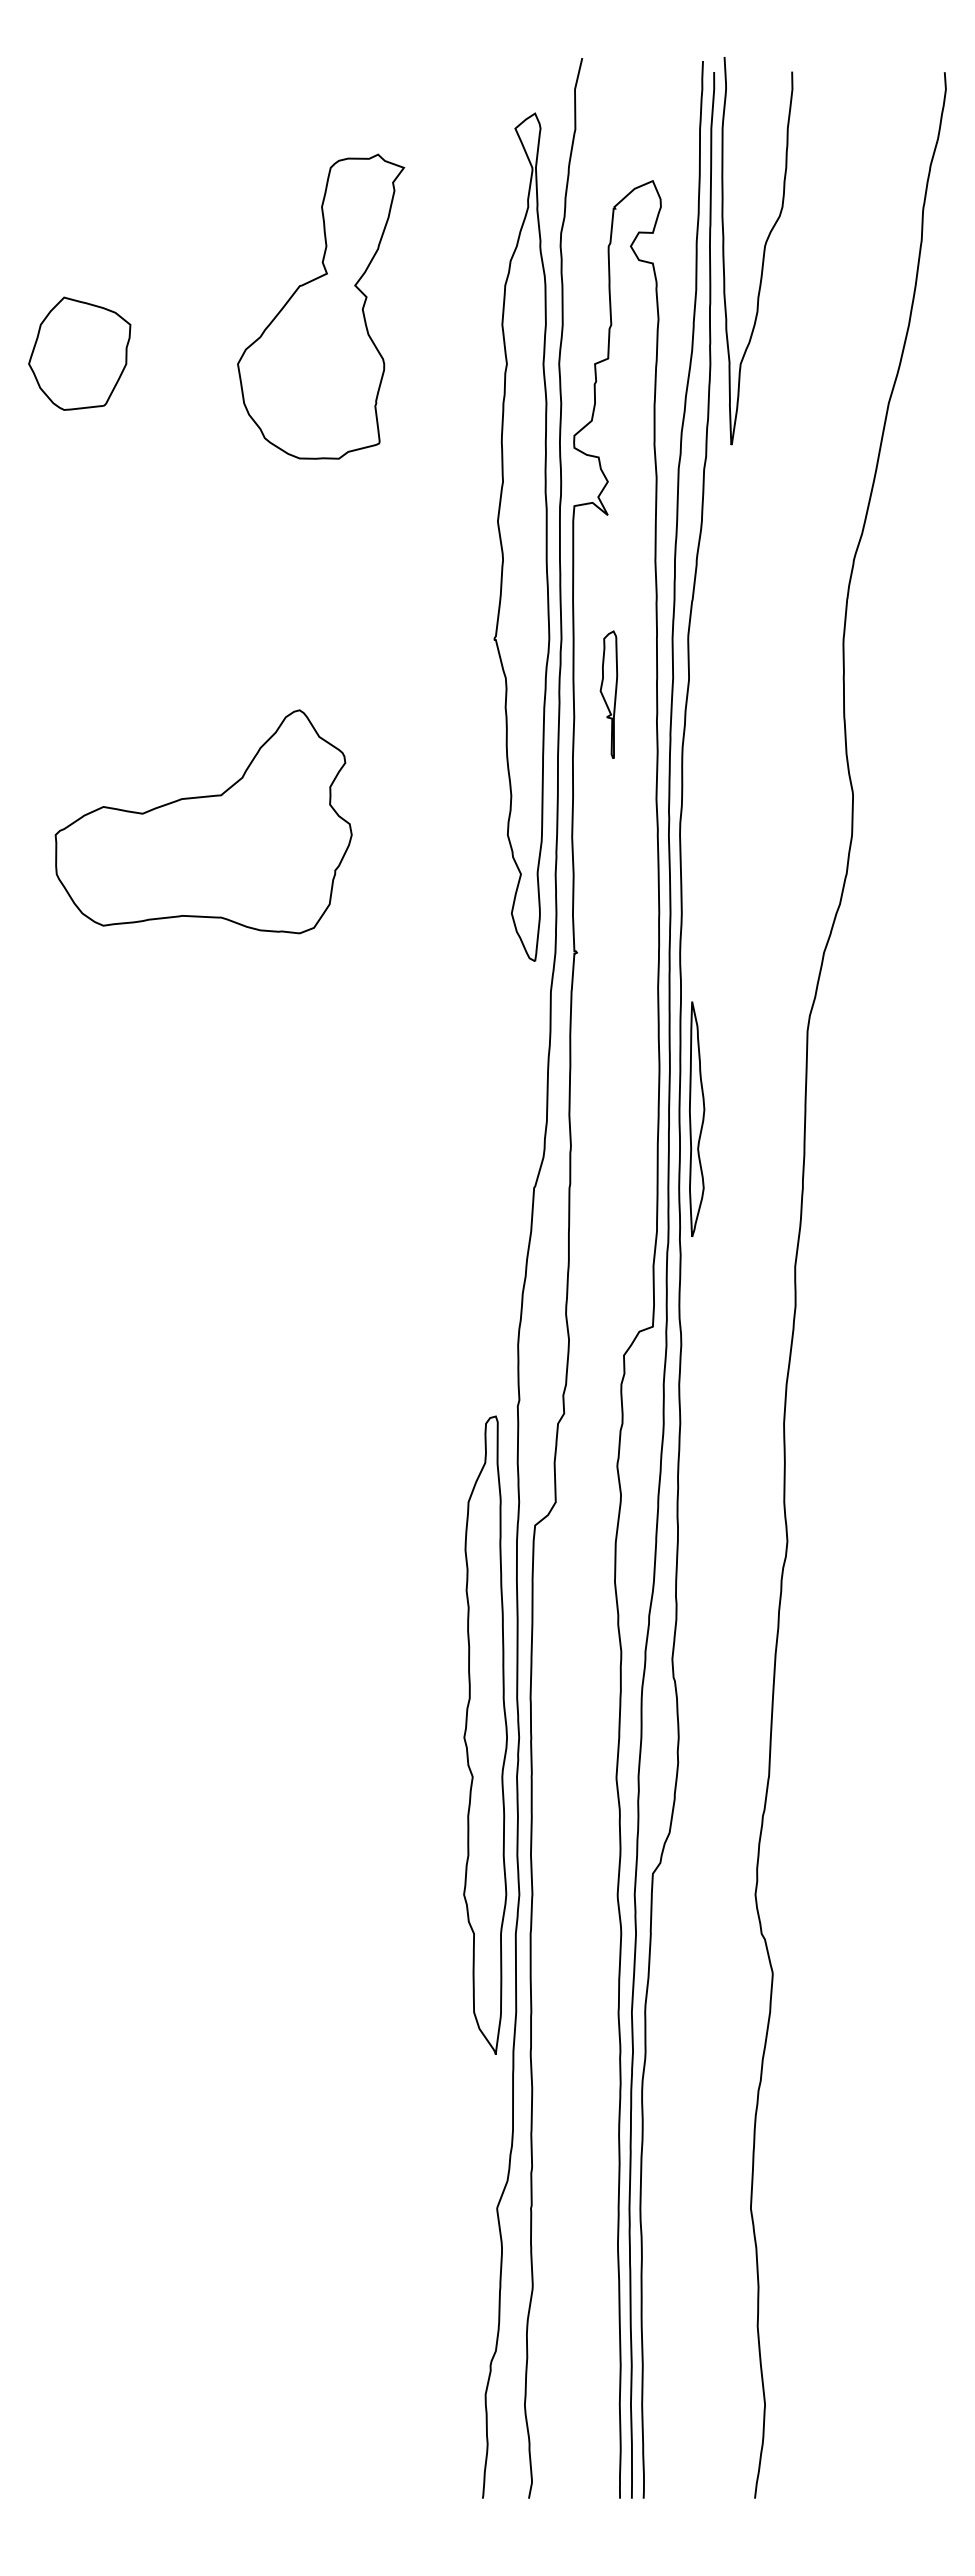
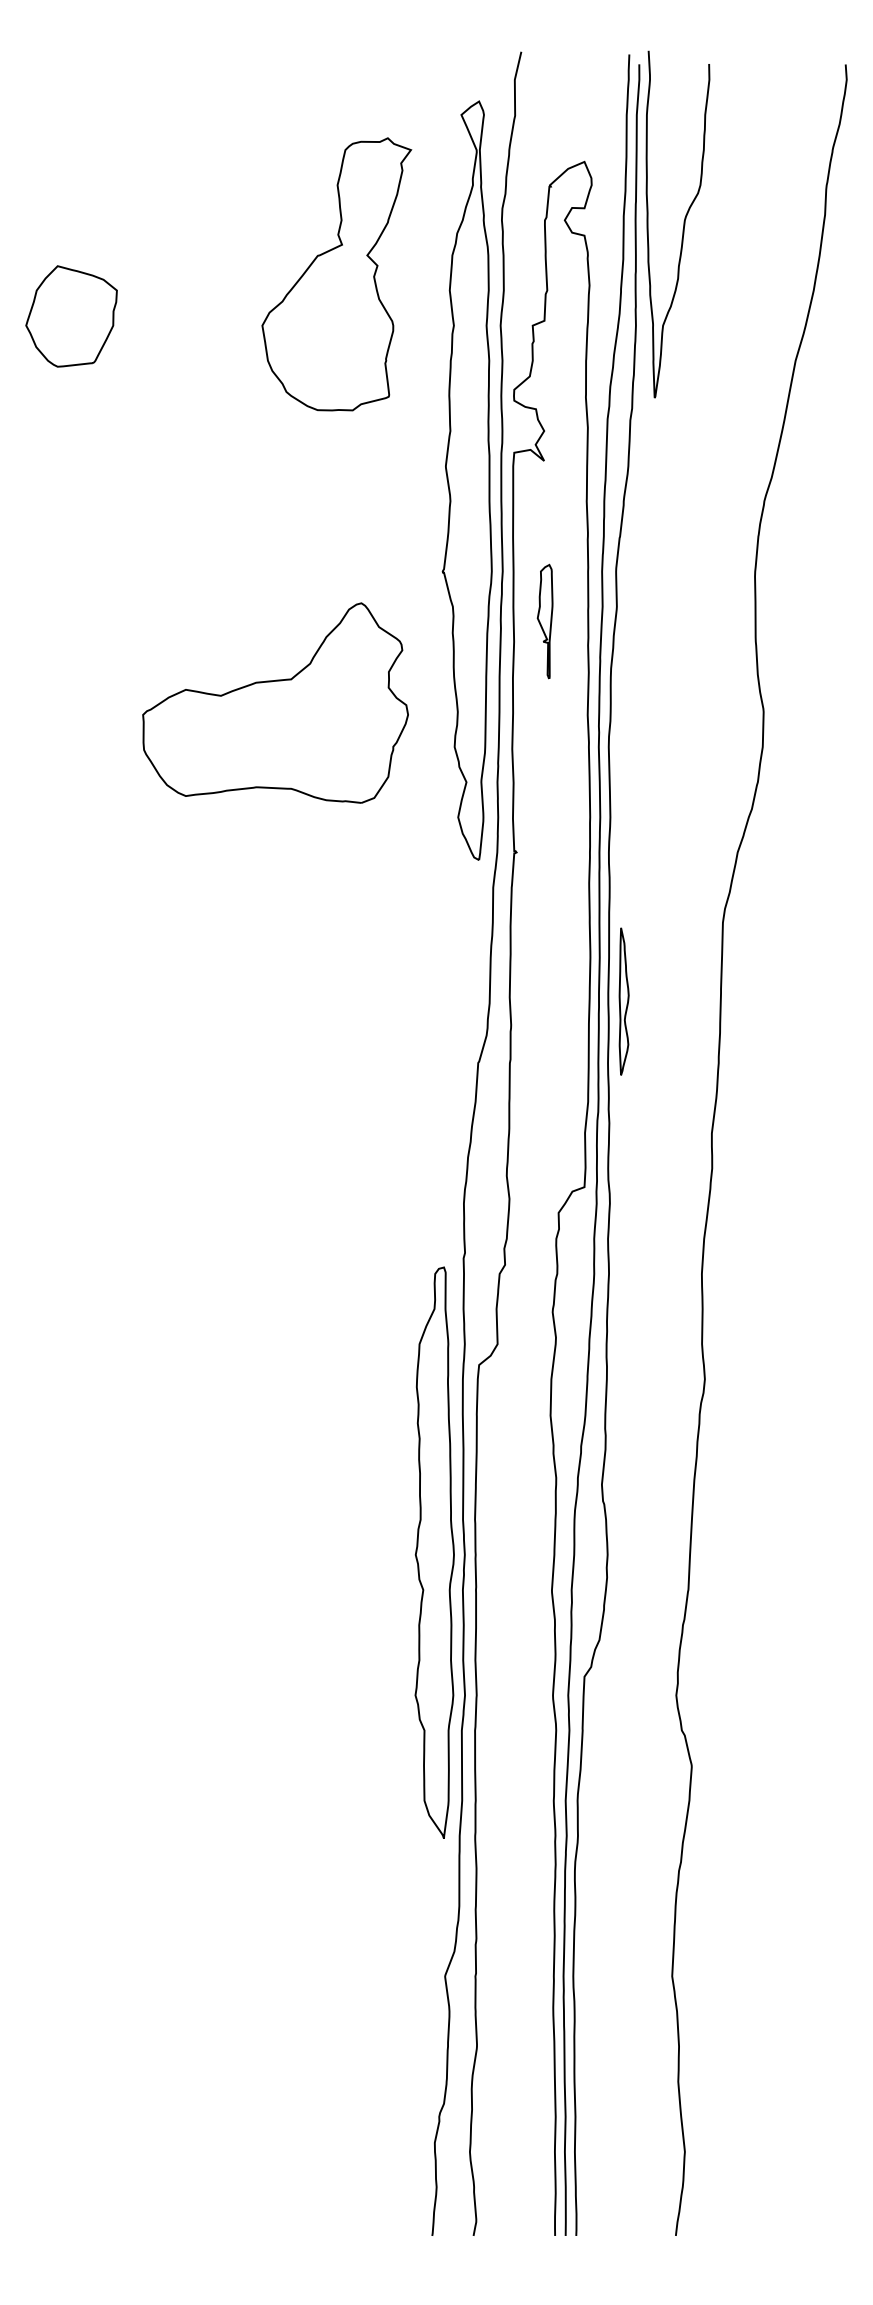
part: (321, 306) -> (337, 274), moved
part: (203, 821) -> (275, 702), moved
part: (697, 1119) -> (624, 1001), size x0.7

